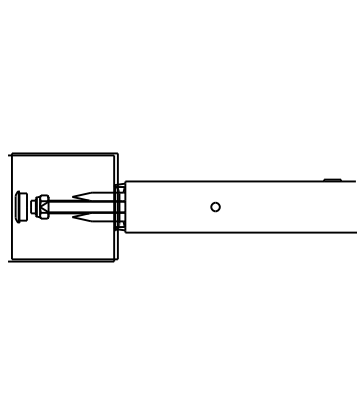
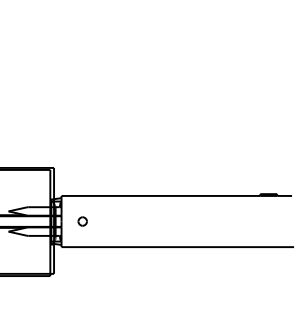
part: (215, 206) -> (82, 221), moved

